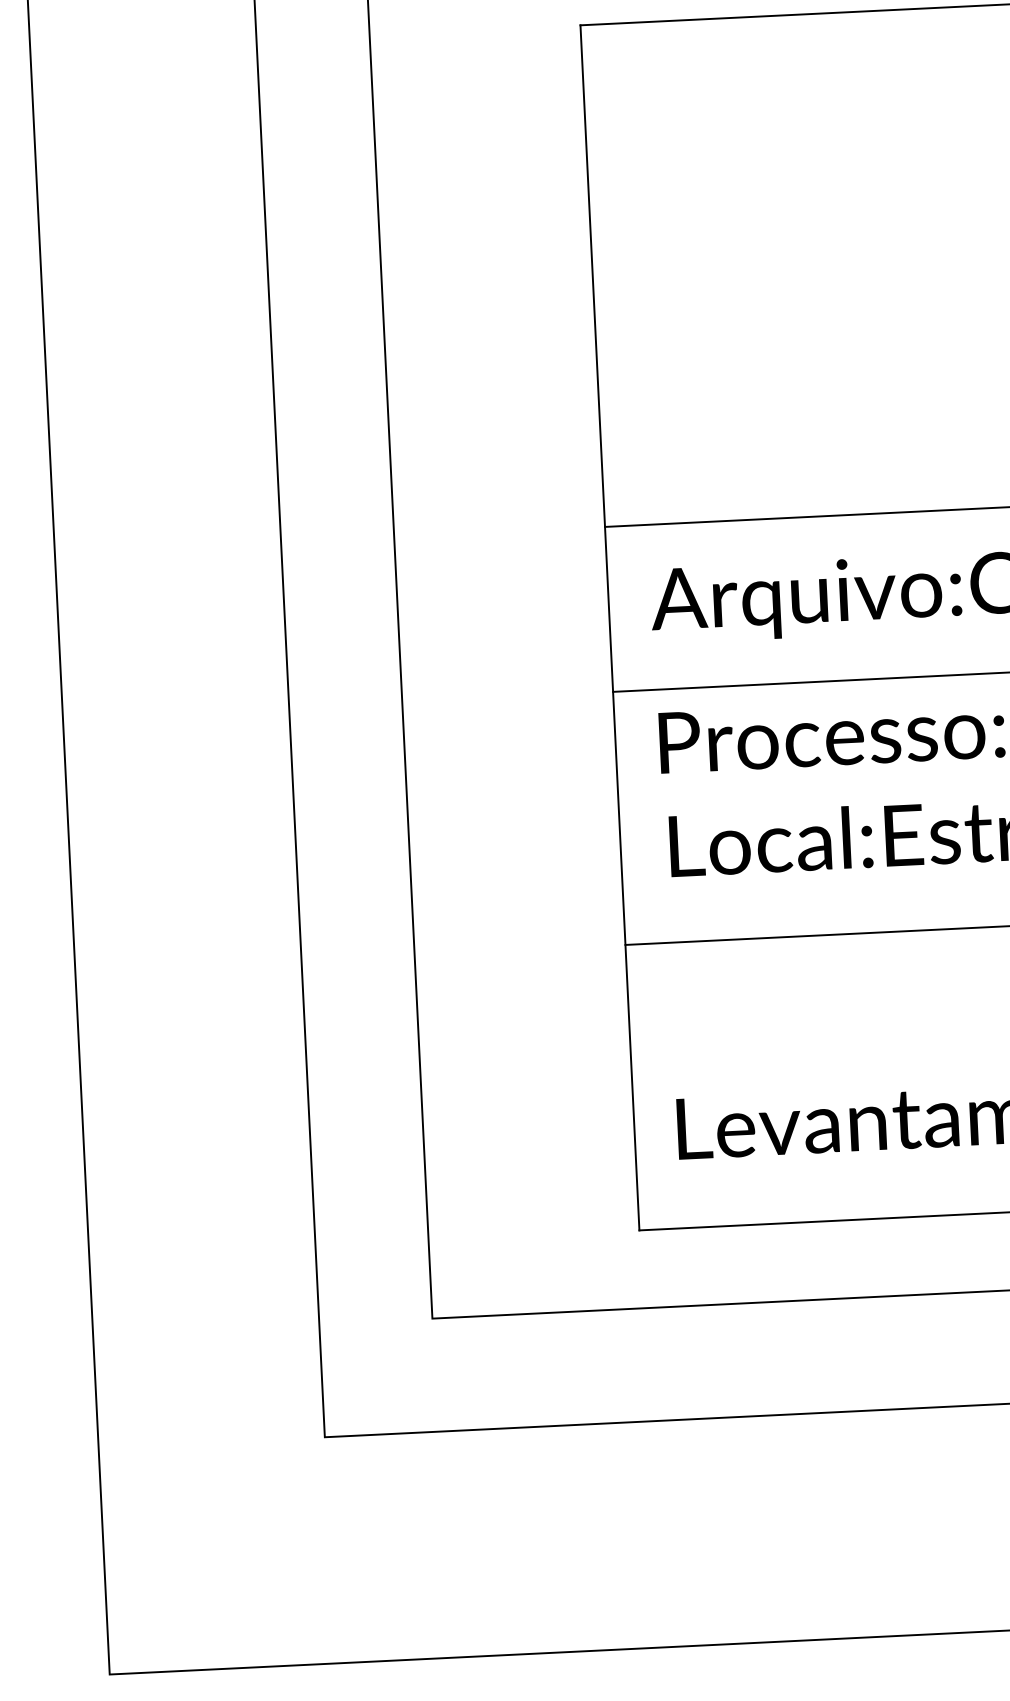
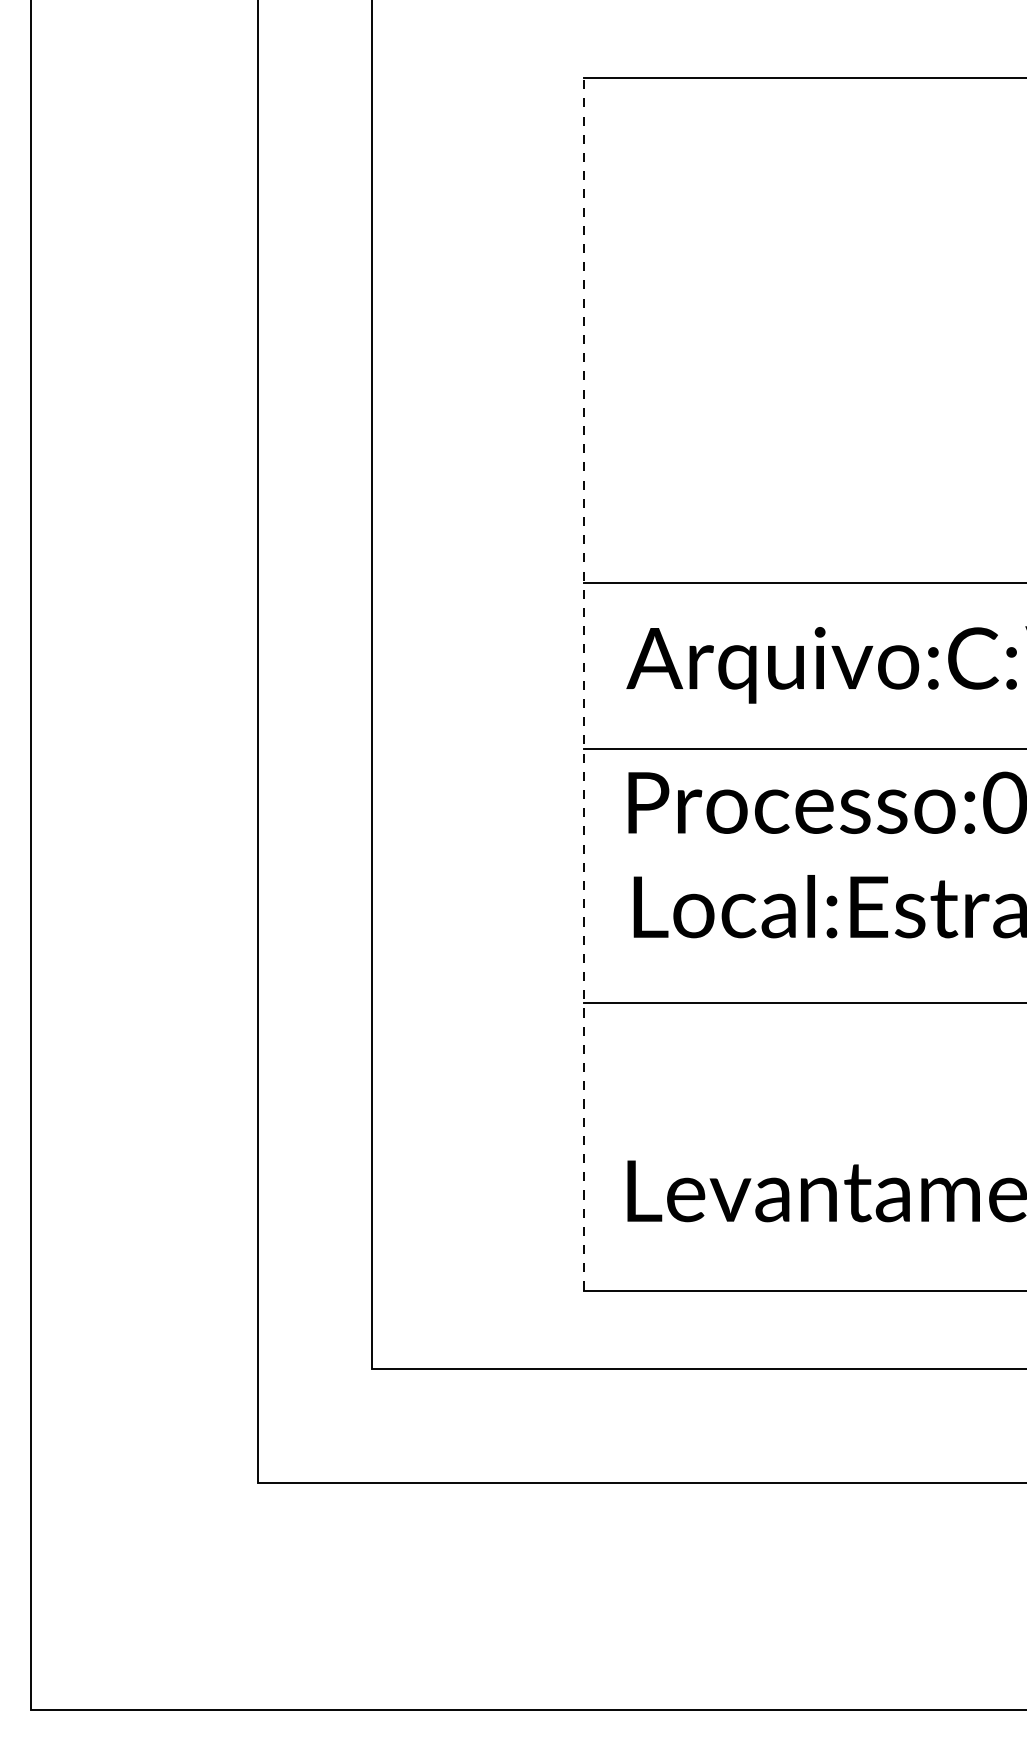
line: (610, 626) -> (584, 683), solid -> dashed

